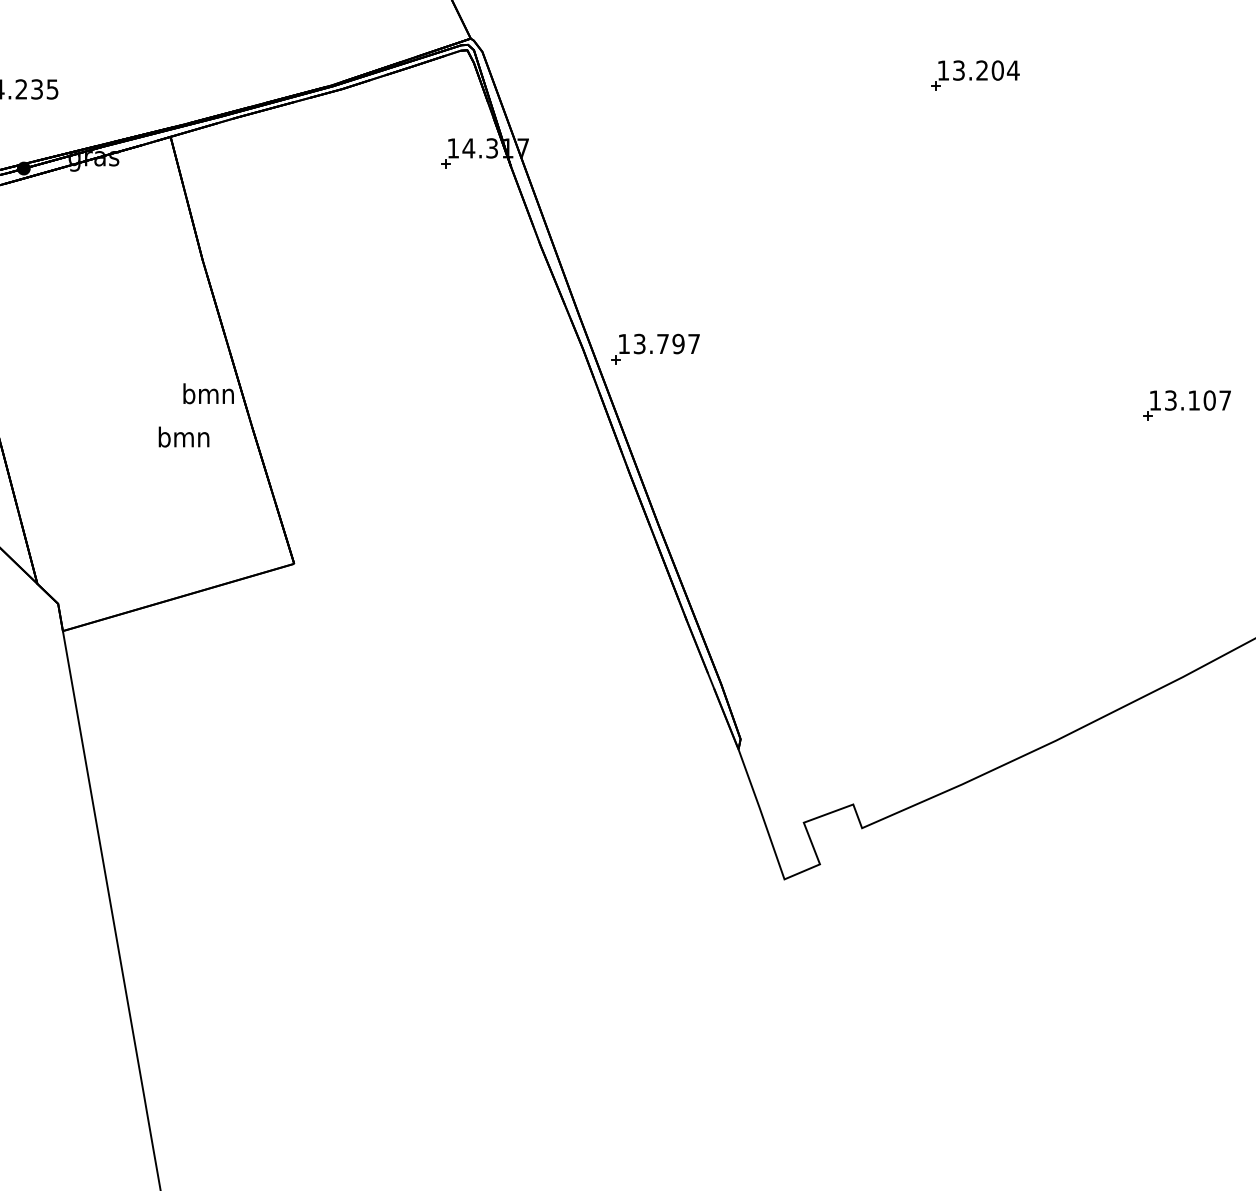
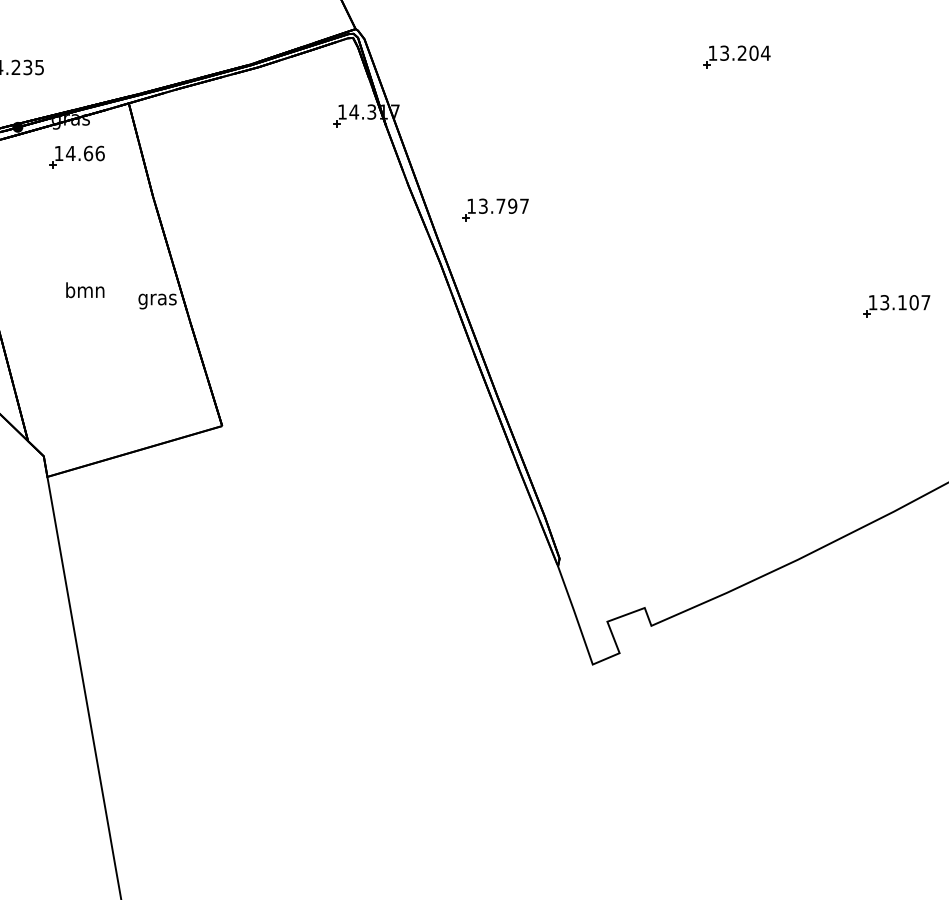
part: (102, 208) -> (77, 157), added
part: (655, 348) -> (495, 209), moved
text: (208, 396) -> (157, 299), bmn -> gras
text: (183, 436) -> (84, 289), moved

